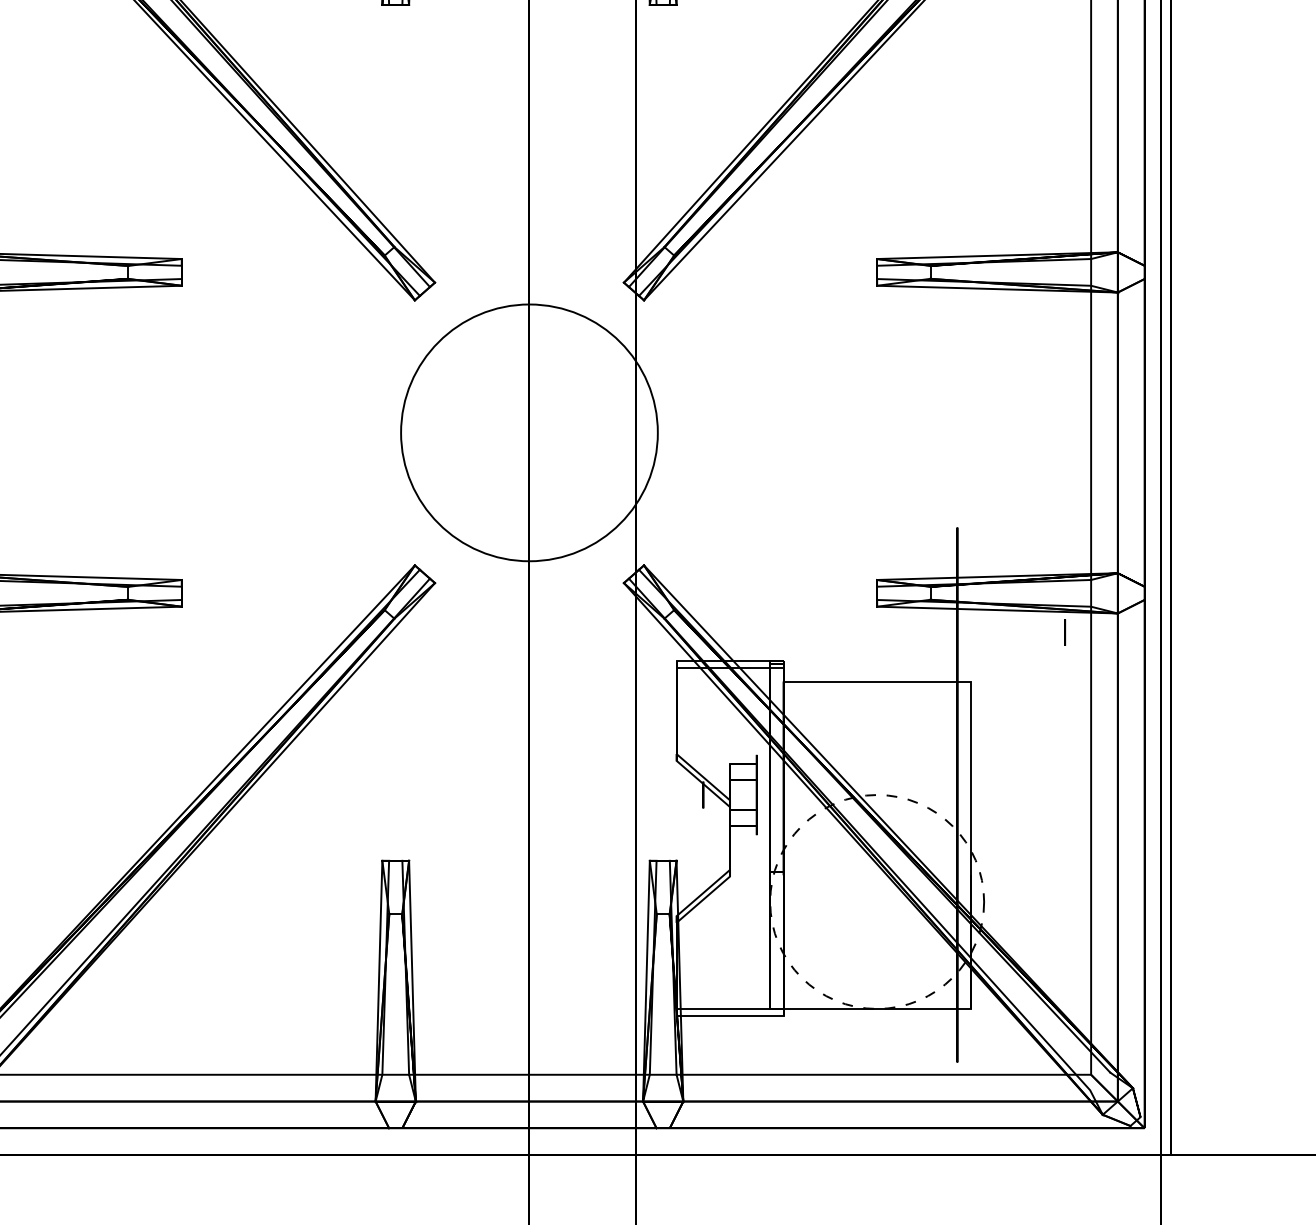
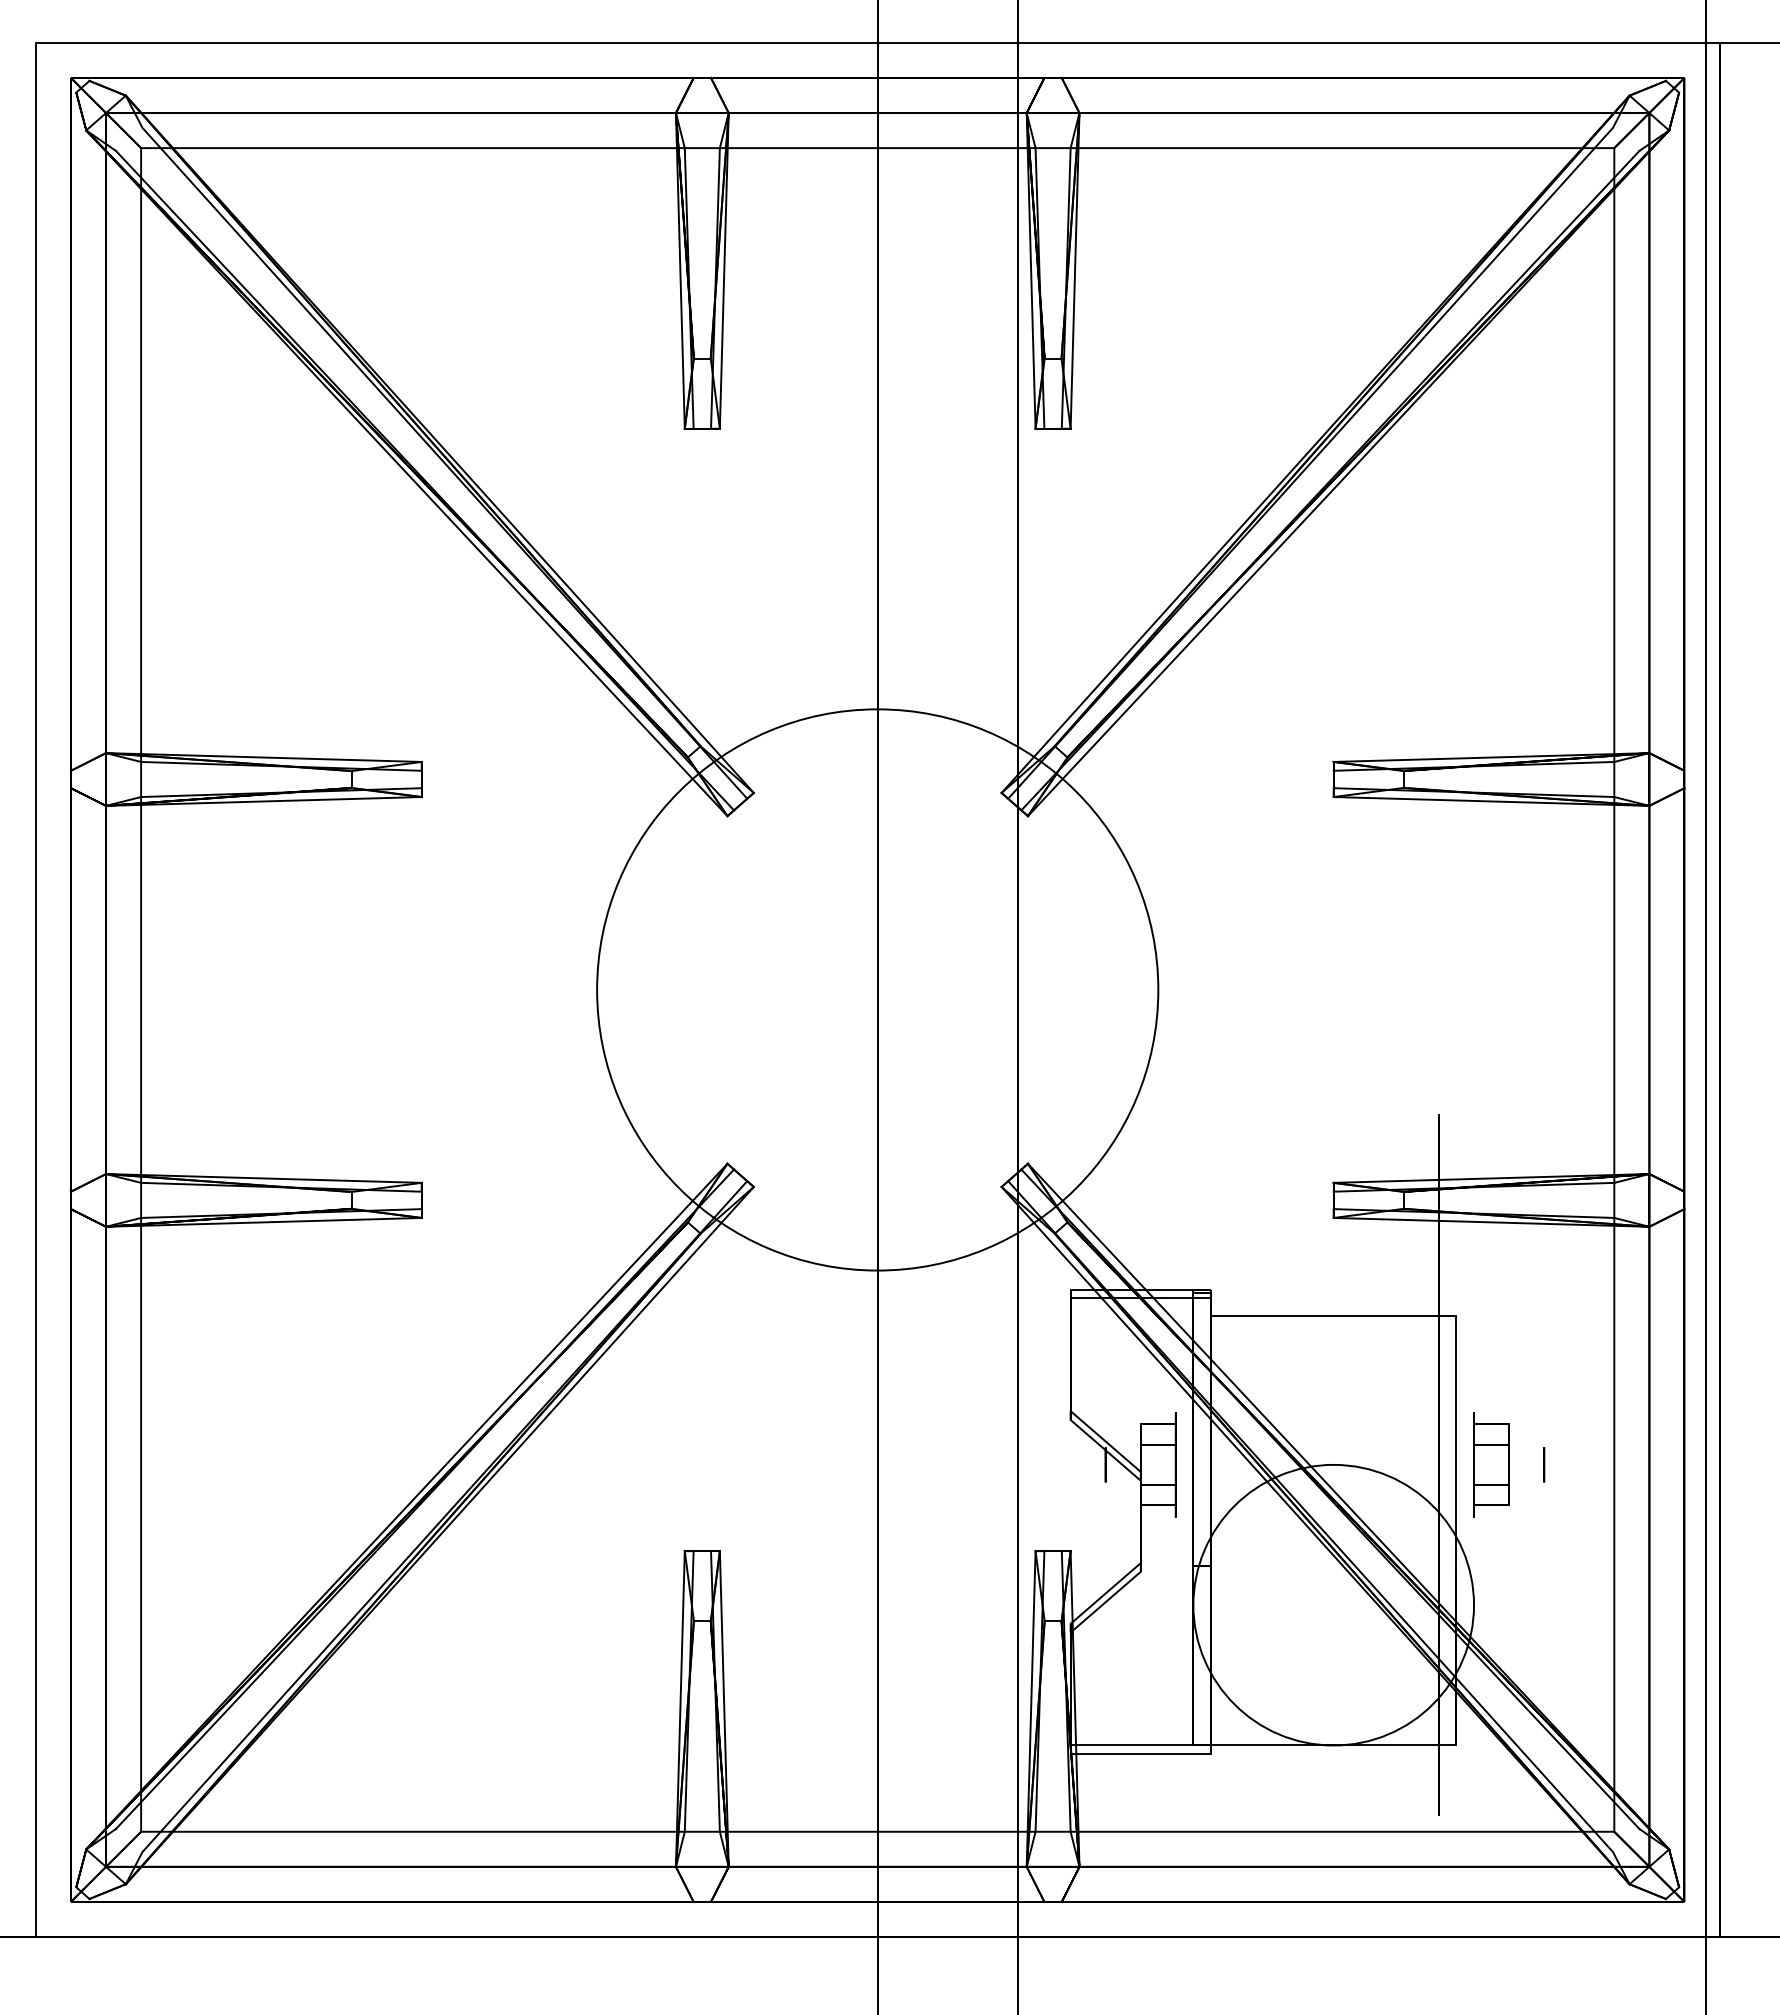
circle: (529, 432) -> (877, 989), size x1.67
circle: (1065, 632) -> (1544, 1464), moved
part: (997, 794) -> (1491, 1464), added
circle: (877, 901) -> (1333, 1604), dashed -> solid

